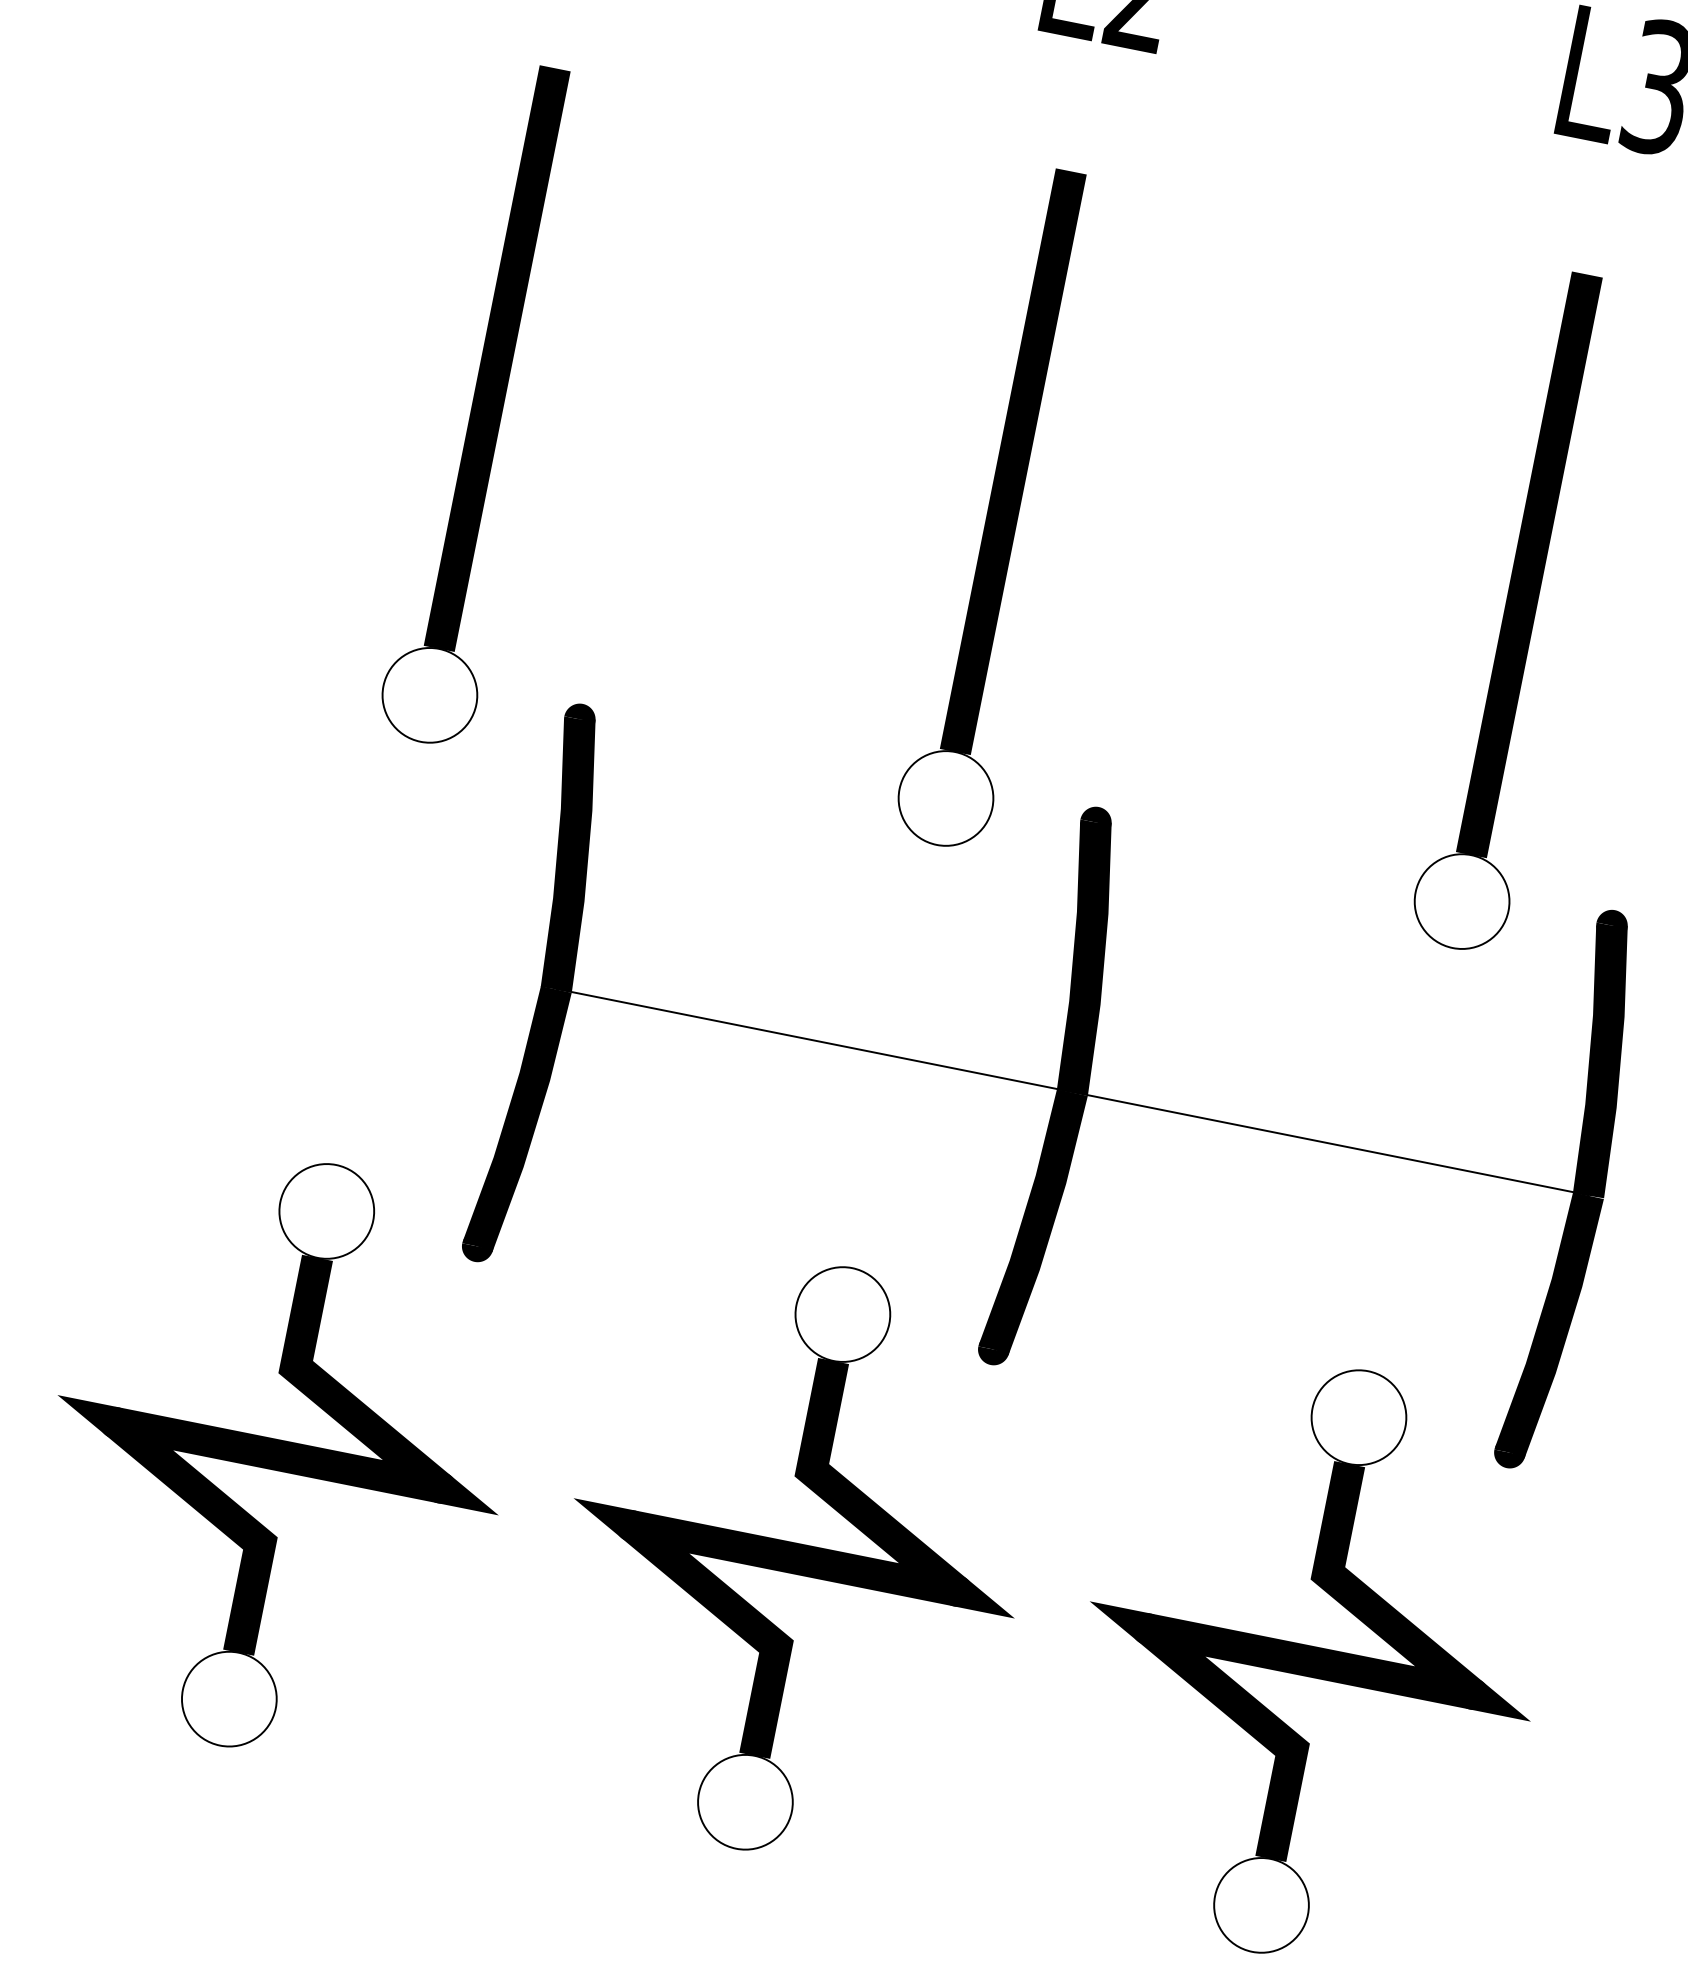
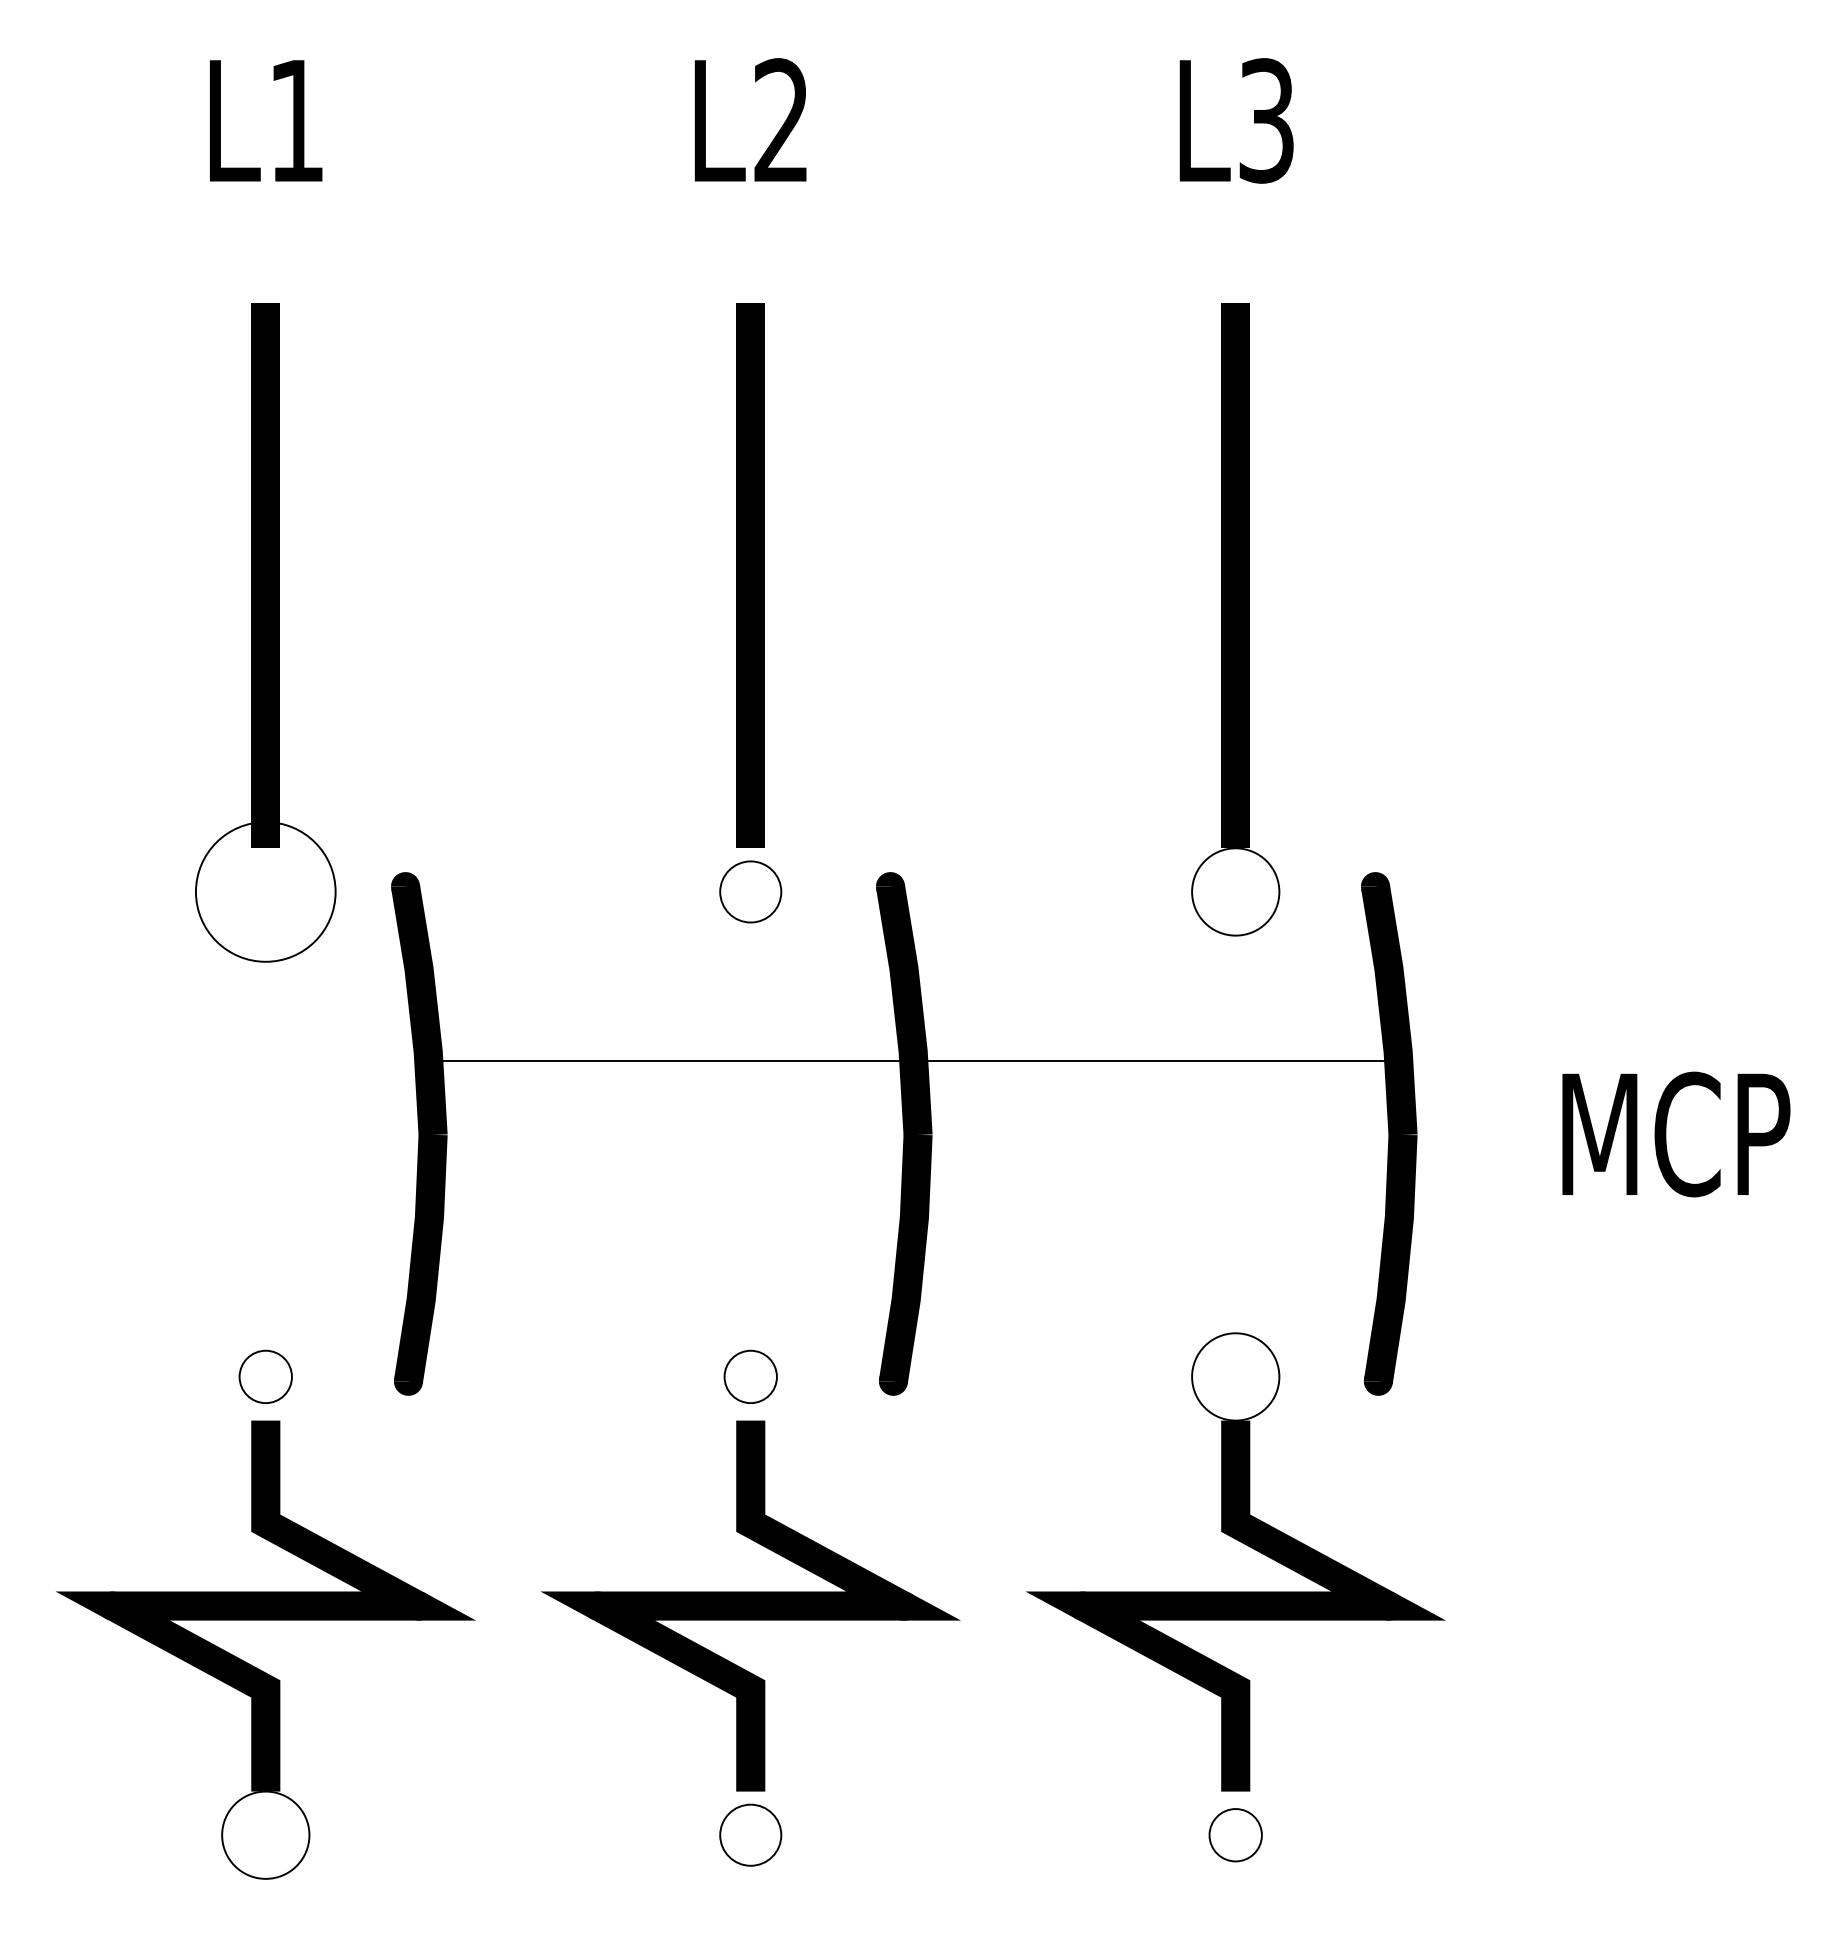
circle: (429, 694) -> (265, 891), size x1.6
circle: (945, 797) -> (750, 891), size x0.7
line: (1072, 1092) -> (918, 1061), moved
circle: (326, 1210) -> (265, 1376), size x0.6
circle: (842, 1314) -> (750, 1376), size x0.6
circle: (745, 1801) -> (750, 1834), size x0.7
circle: (1261, 1904) -> (1235, 1834), size x0.6

